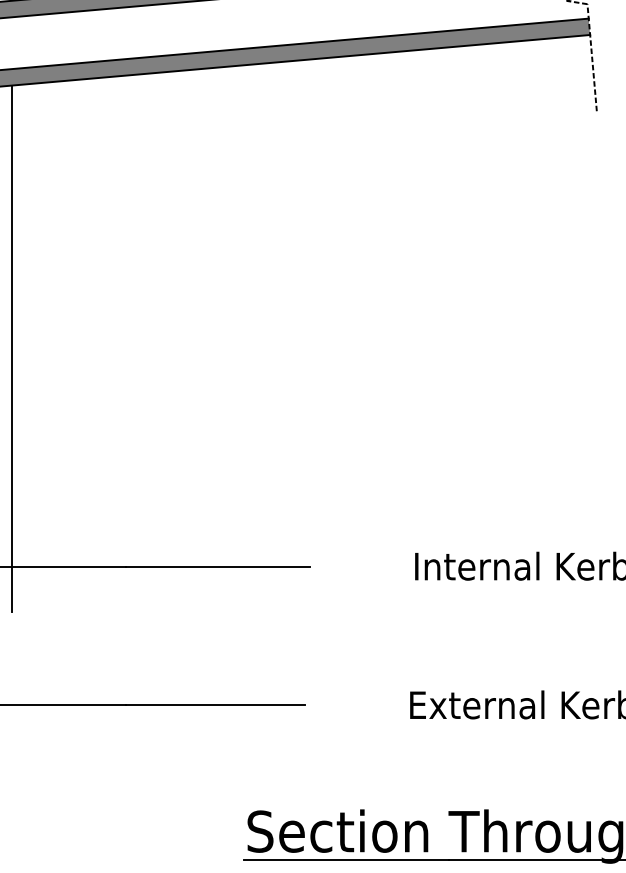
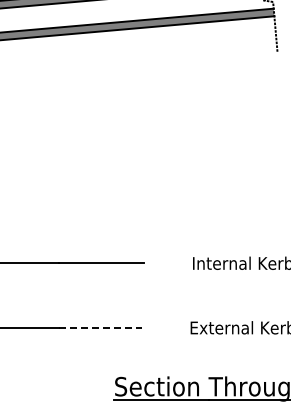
line: (11, 349) -> (5, 162), removed
line: (216, 704) -> (100, 327), solid -> dashed

